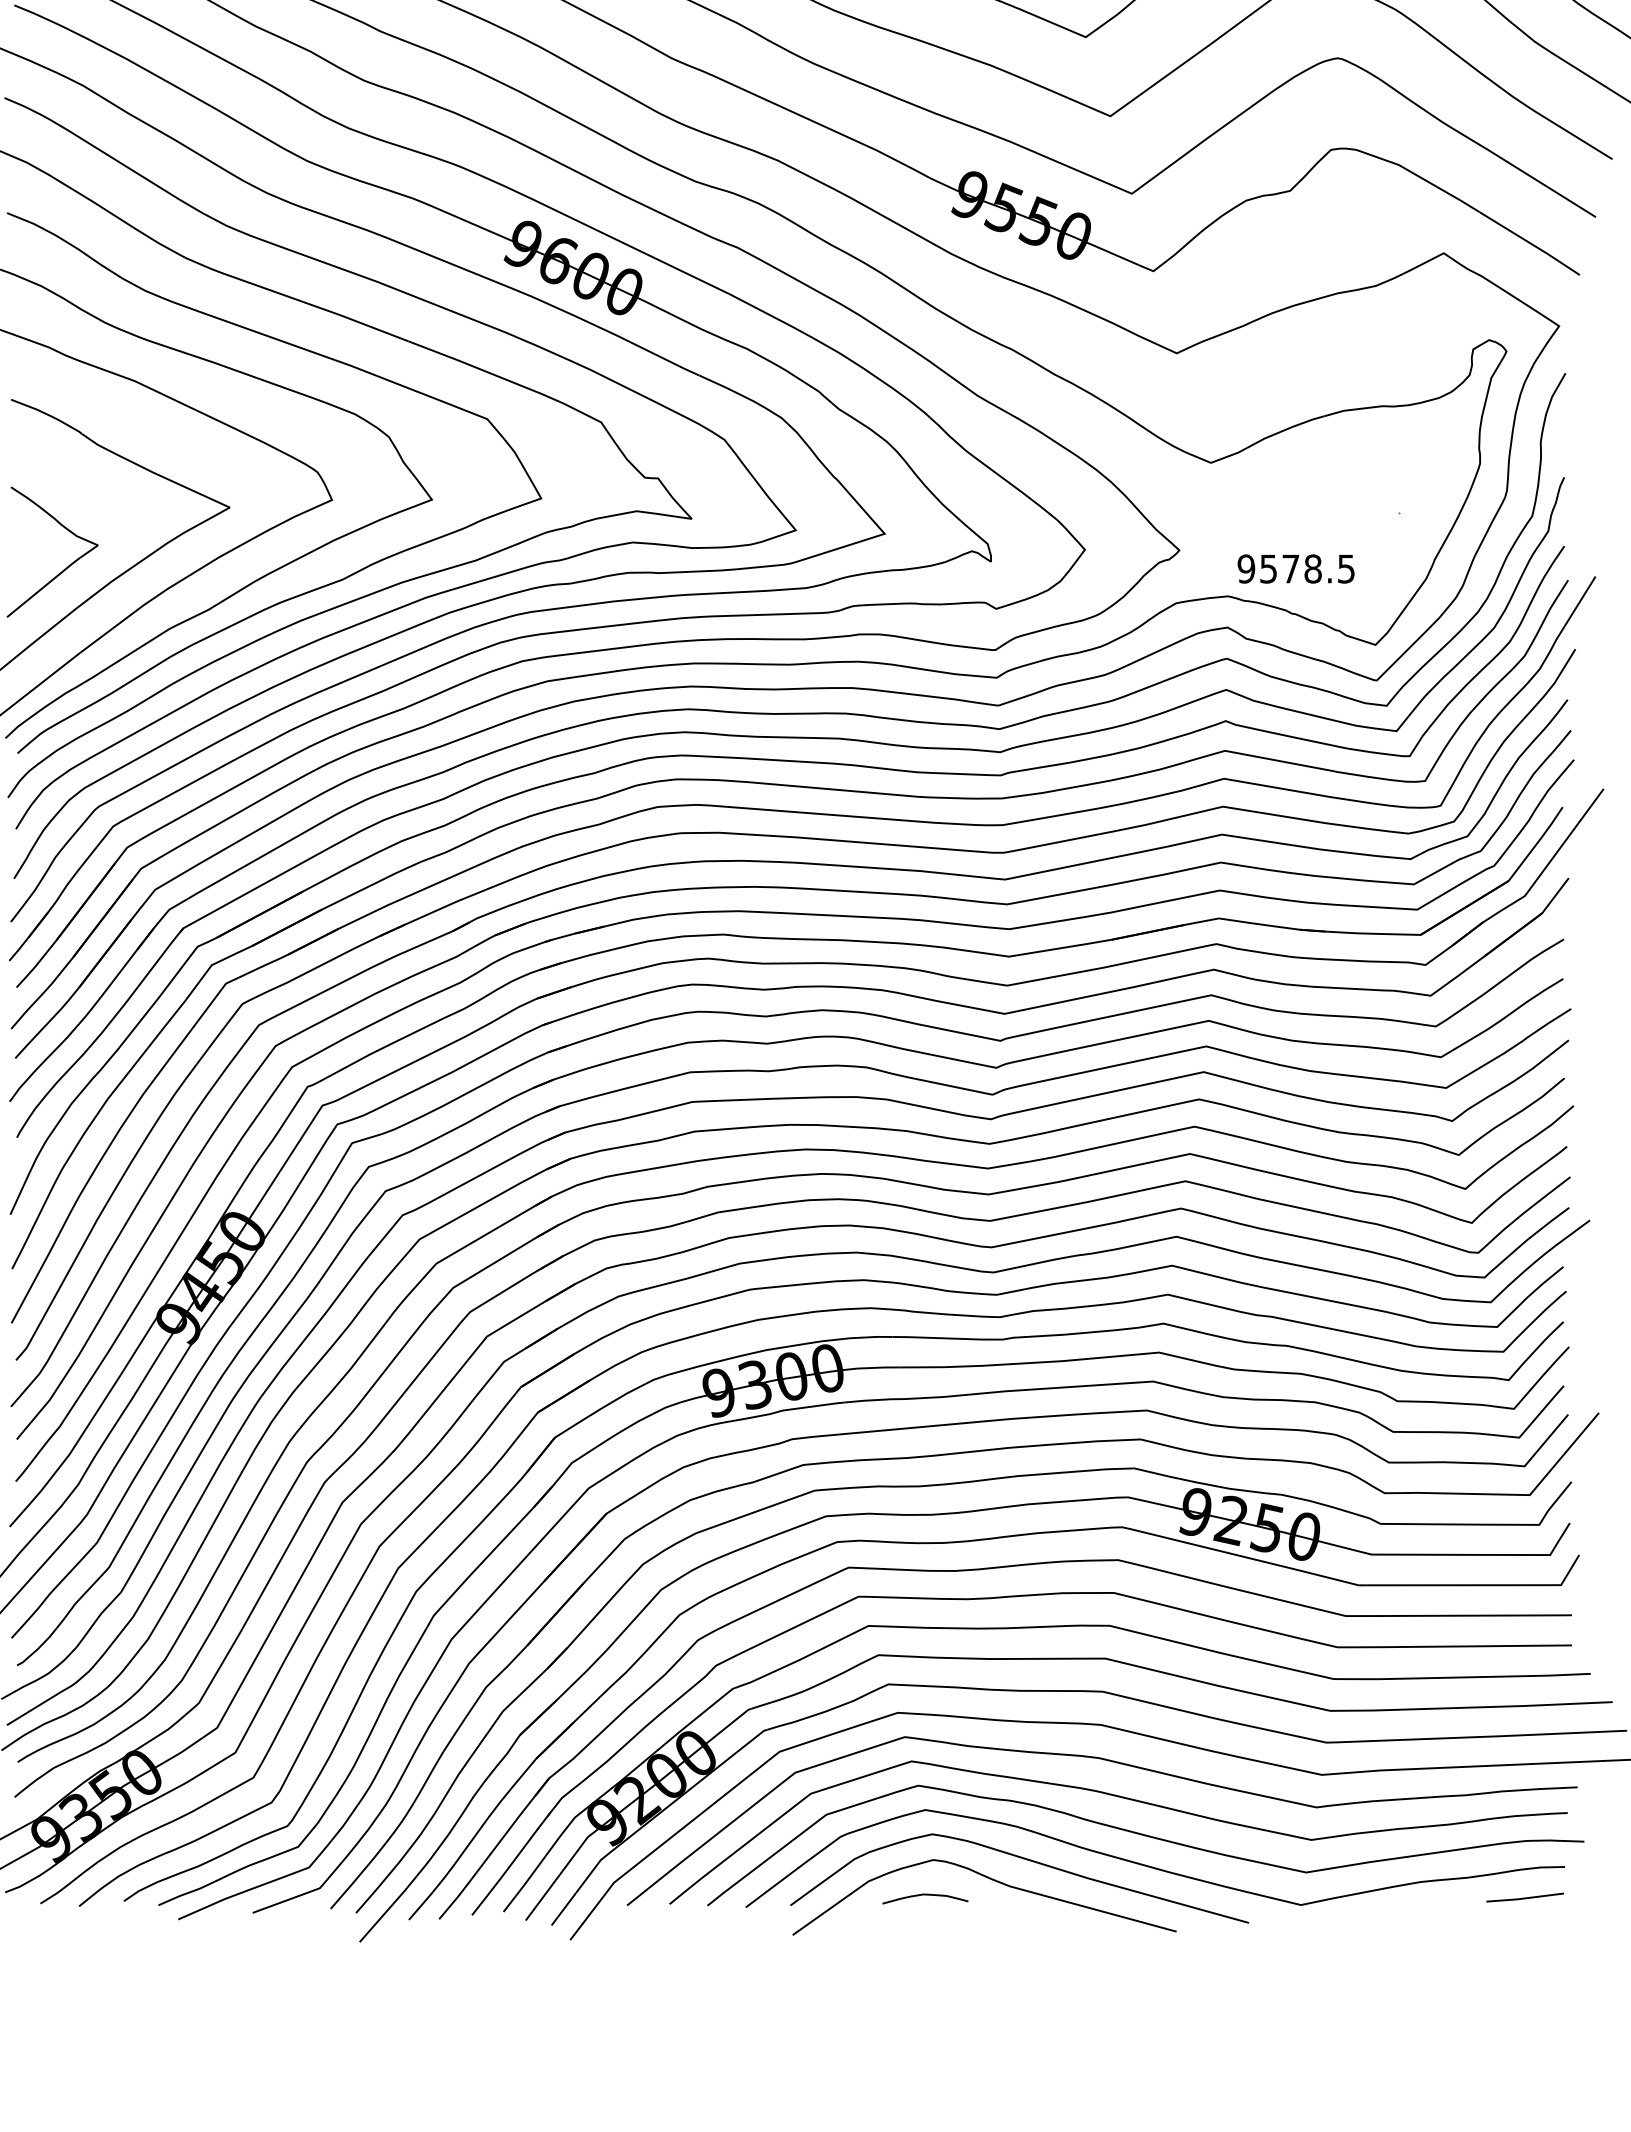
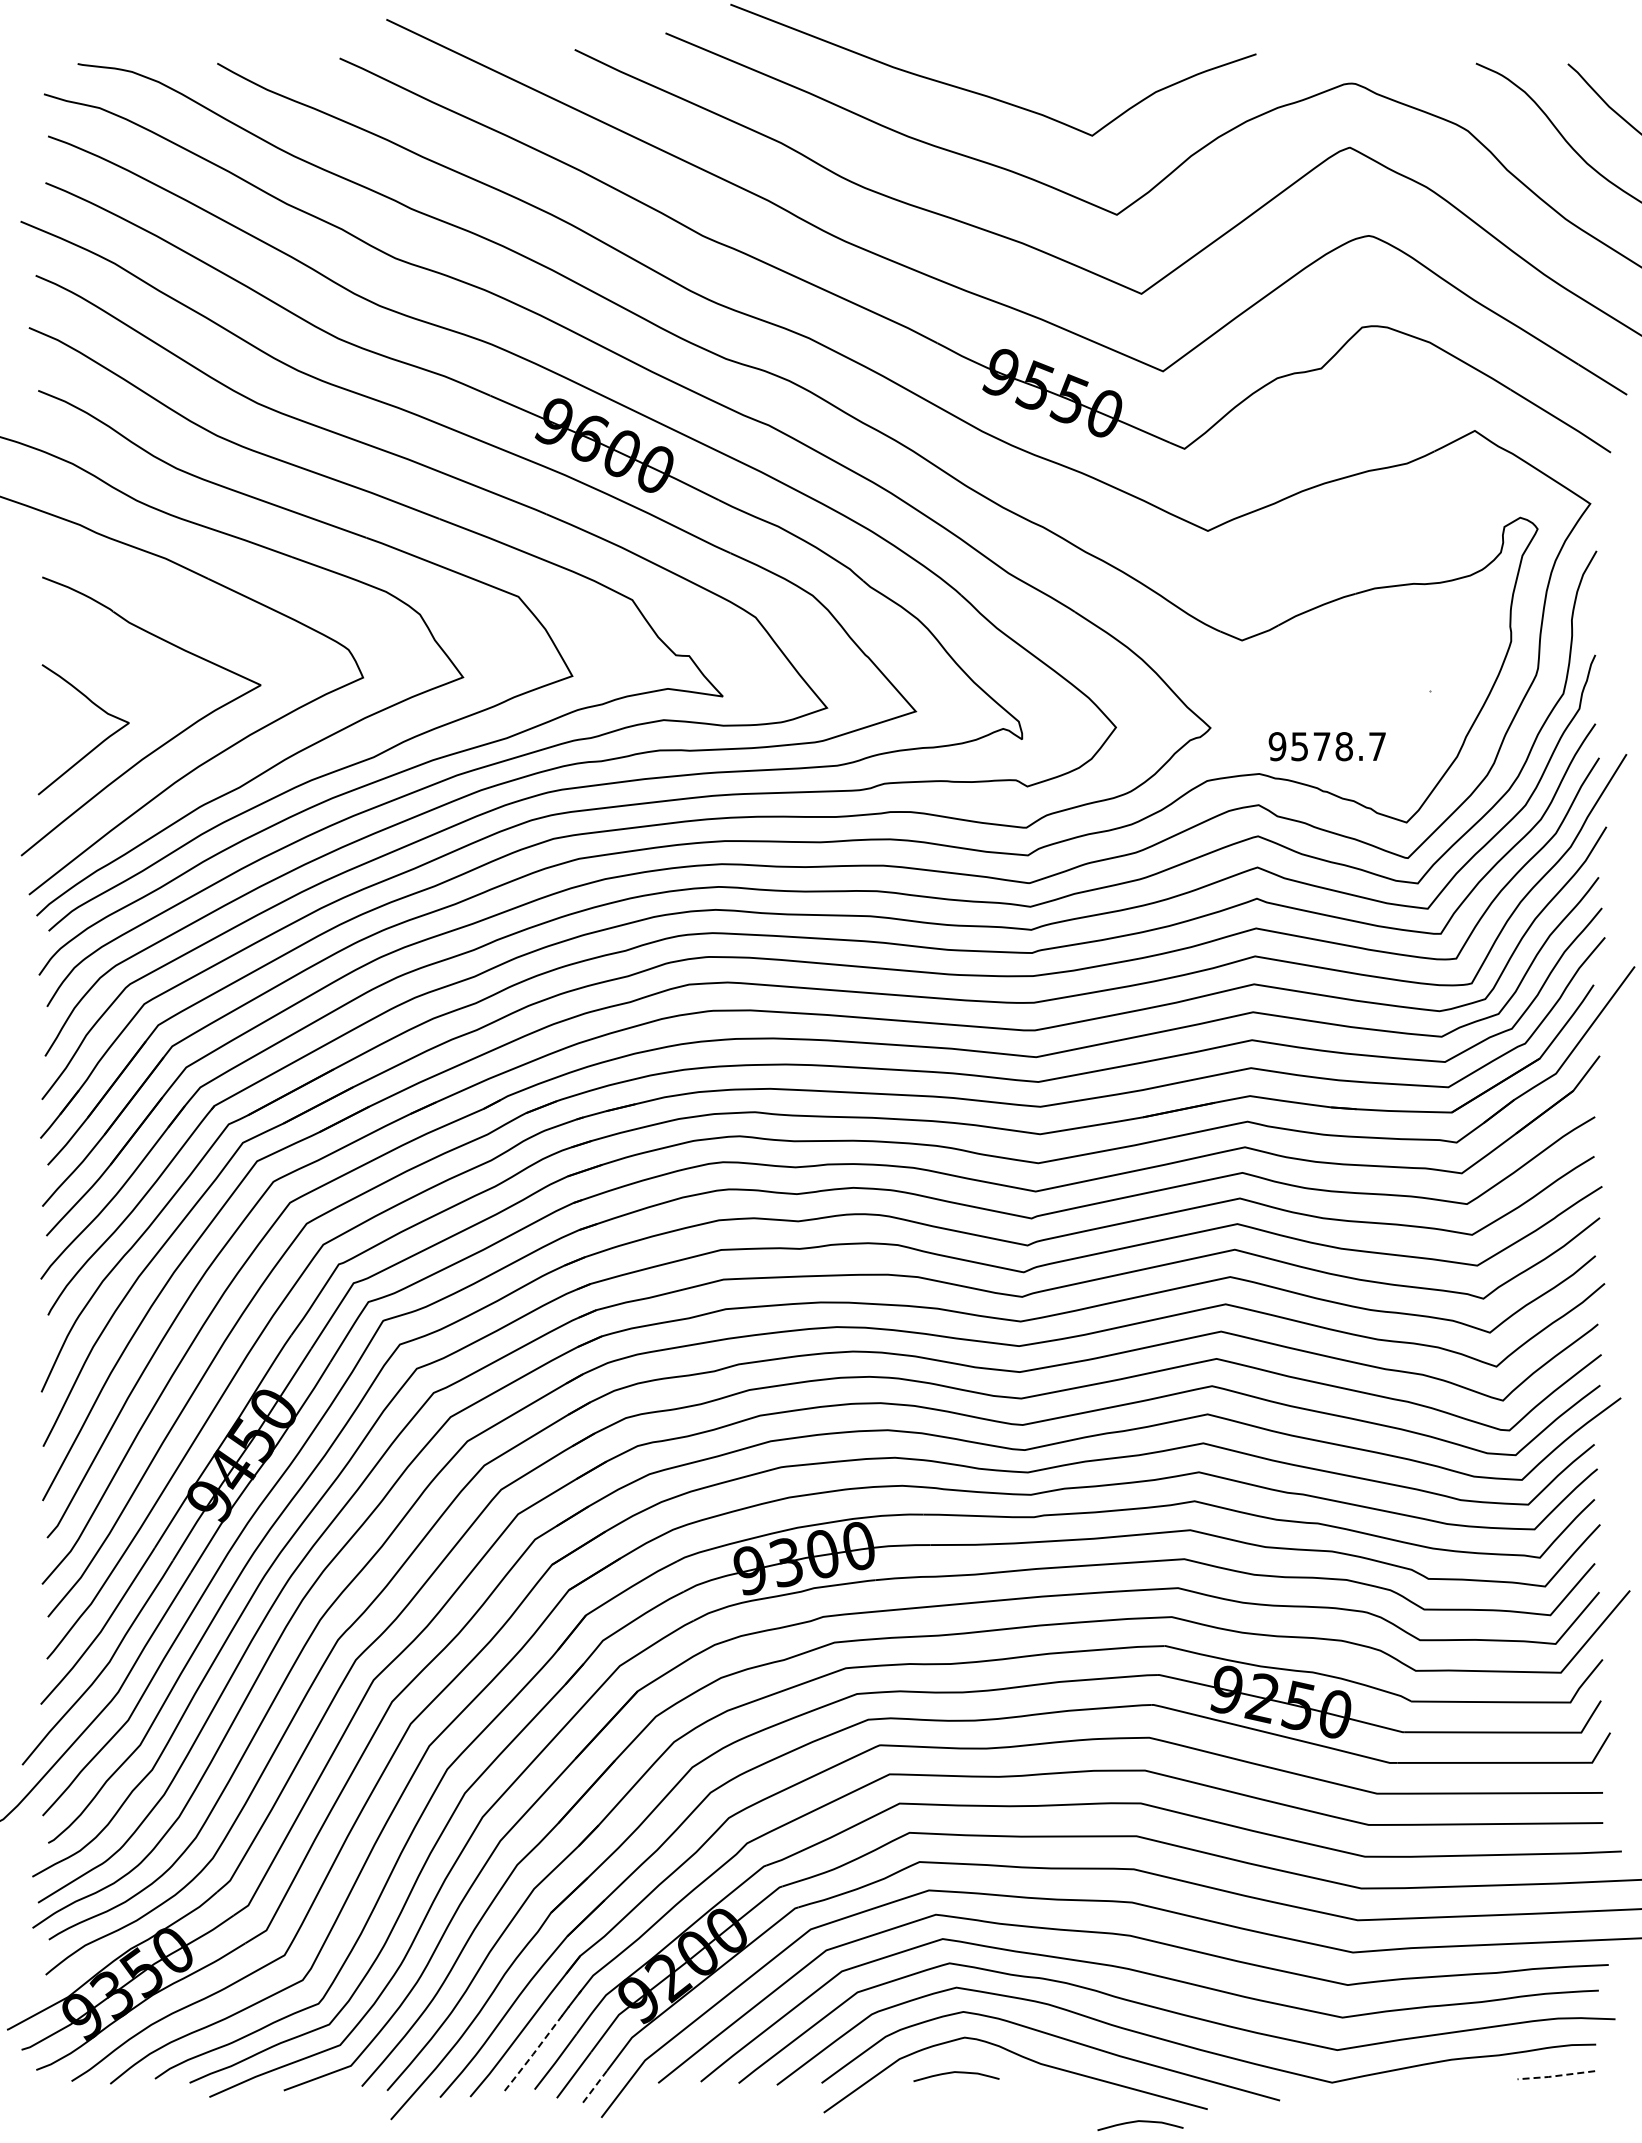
text: (1346, 568) -> (1377, 746), 9578.5 -> 9578.7
line: (501, 1877) -> (532, 2055), solid -> dashed
line: (1524, 1898) -> (1555, 2076), solid -> dashed
line: (563, 1909) -> (594, 2087), solid -> dashed
curve: (1109, 1944) -> (1140, 2122), added

